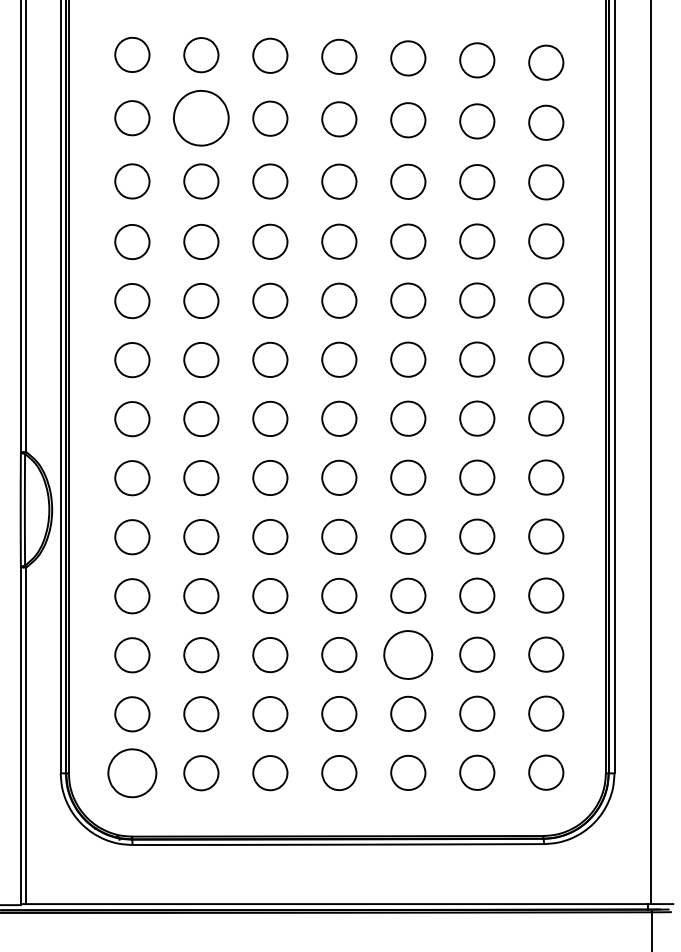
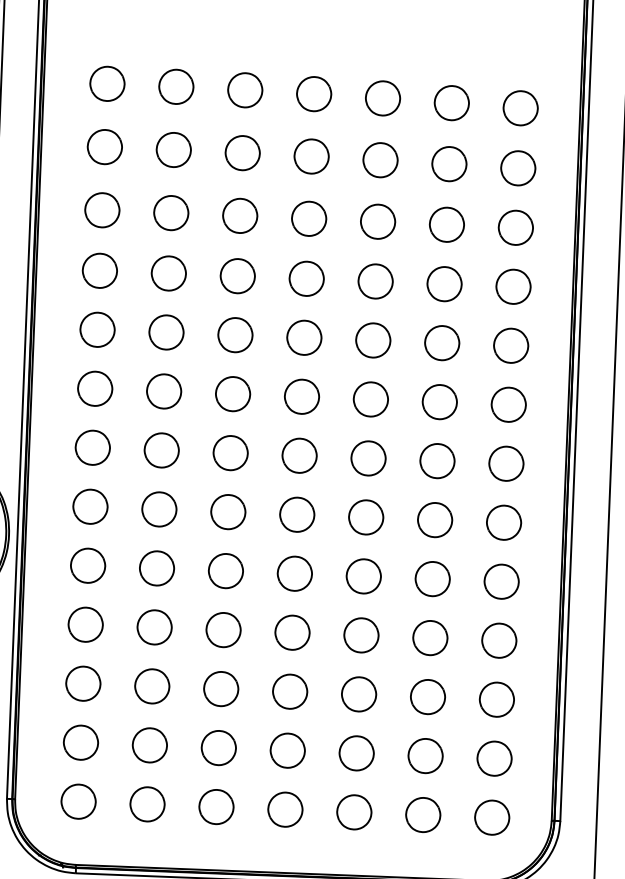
part: (201, 118) -> (173, 150), size x0.62
part: (408, 654) -> (359, 694), size x0.71
part: (132, 773) -> (78, 801), size x0.71

